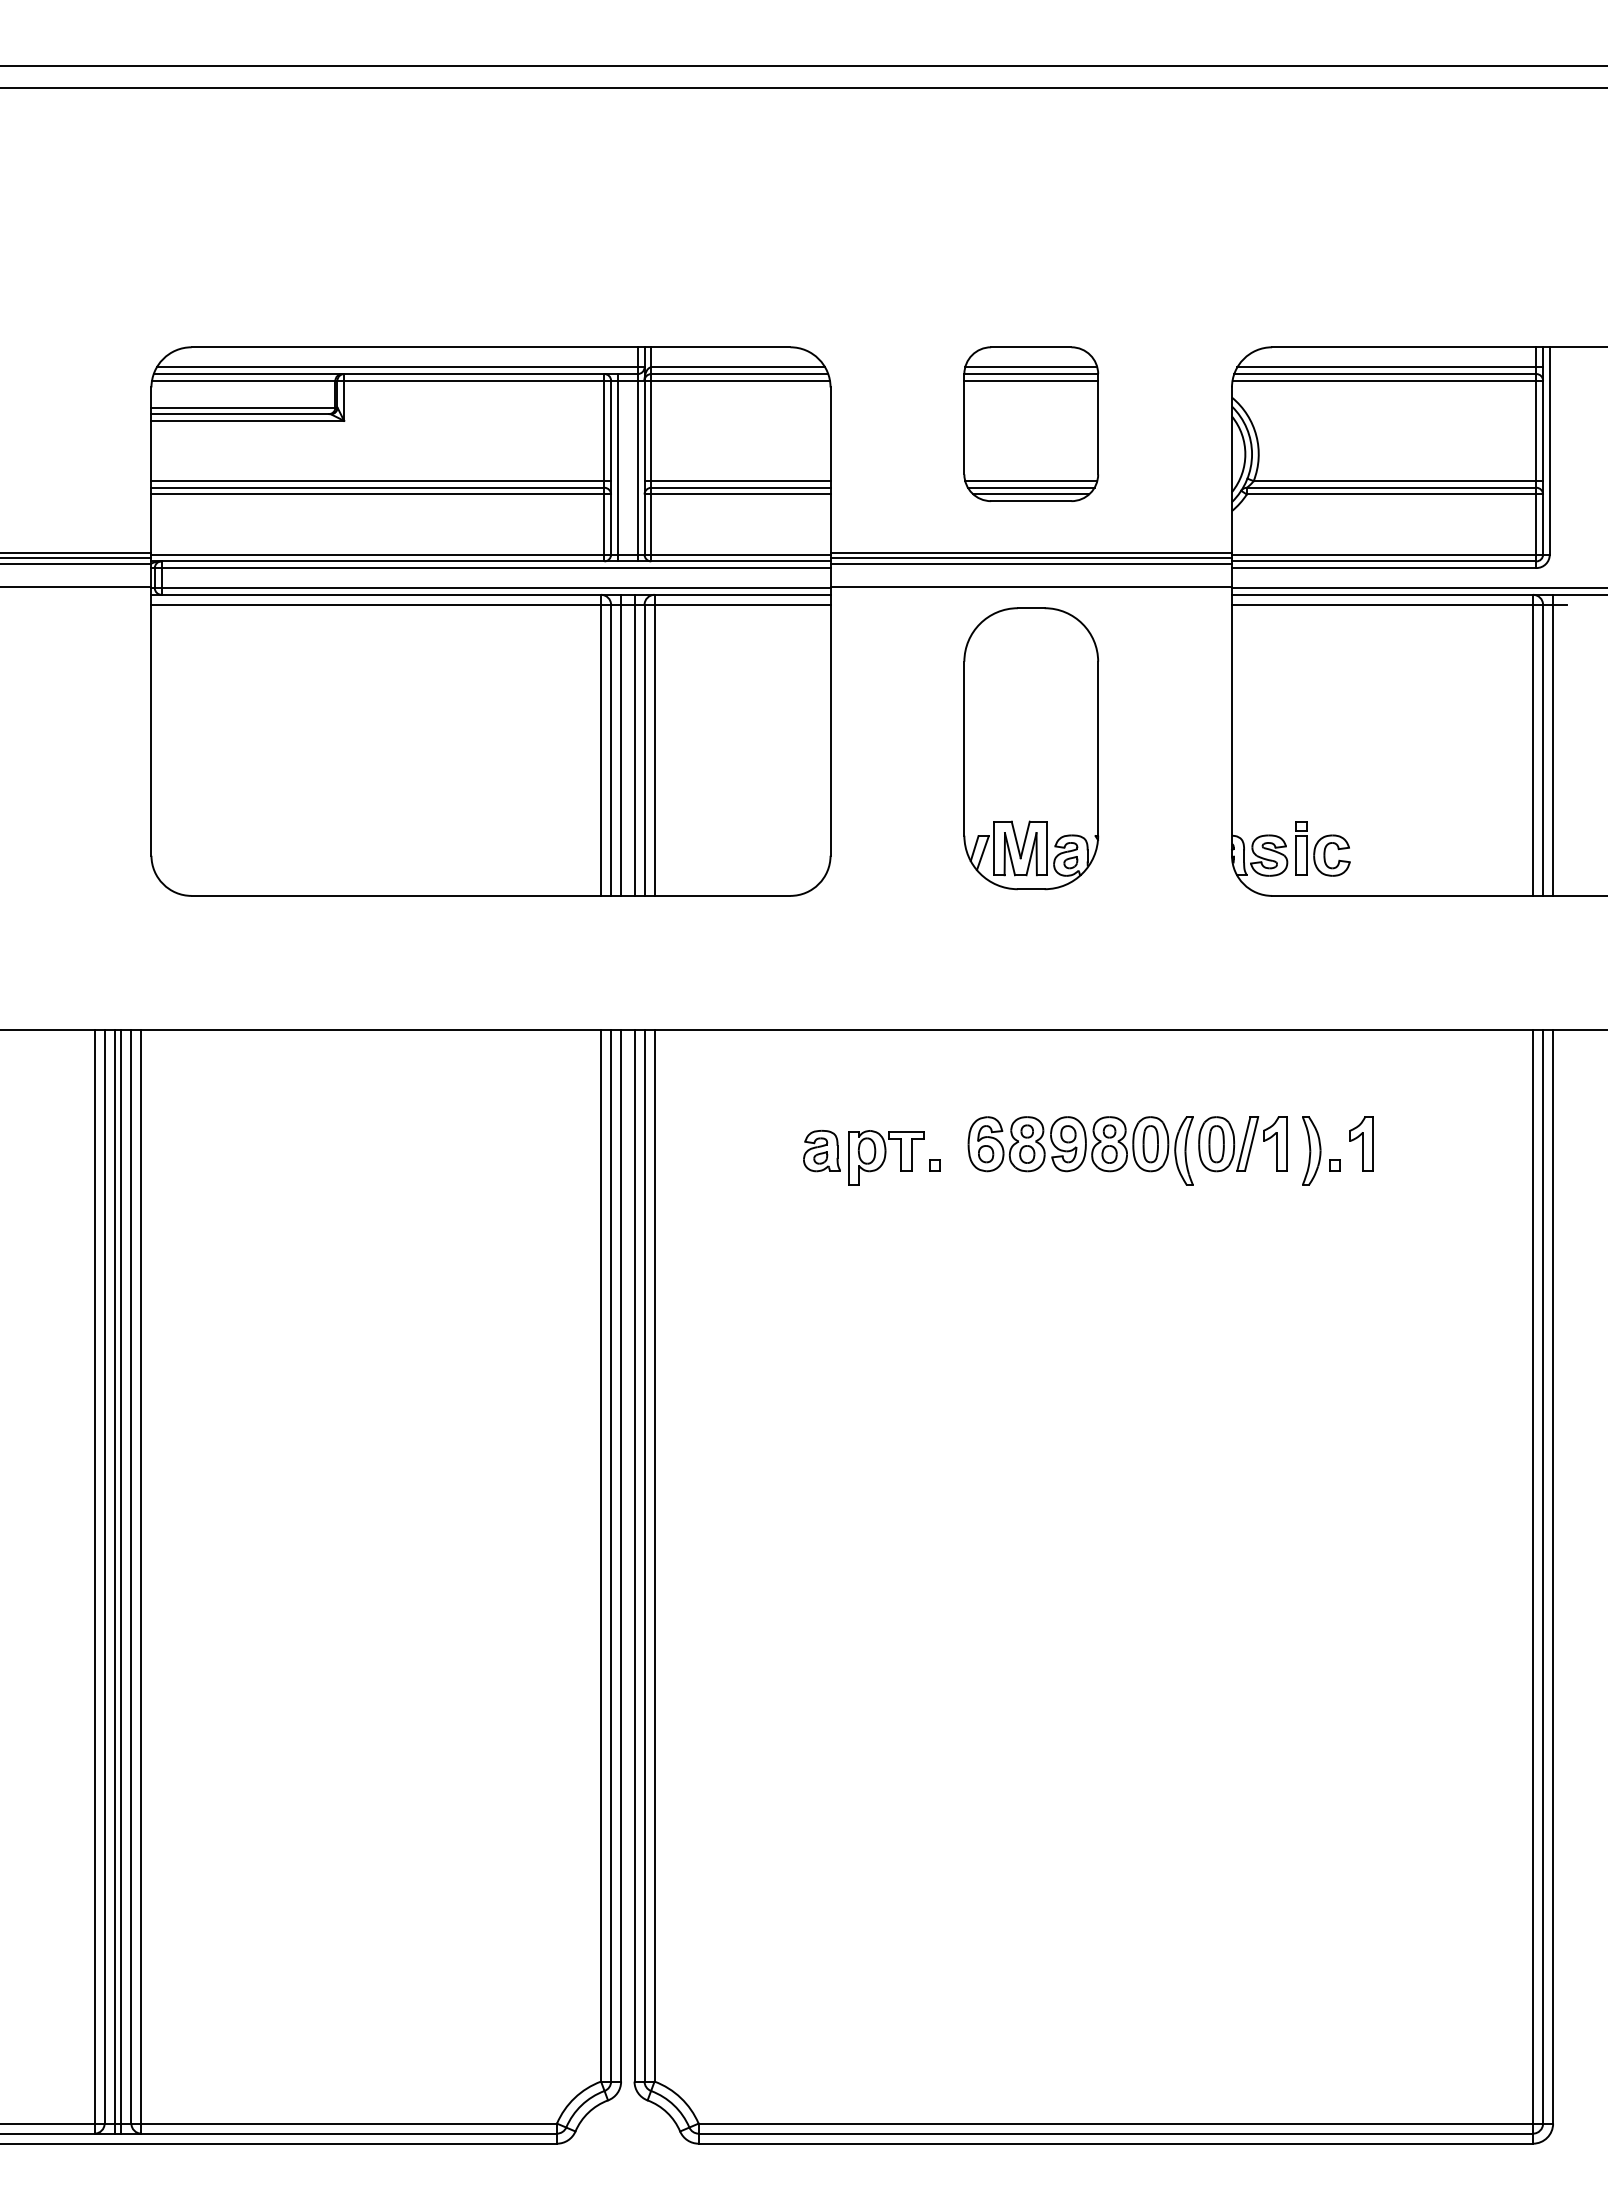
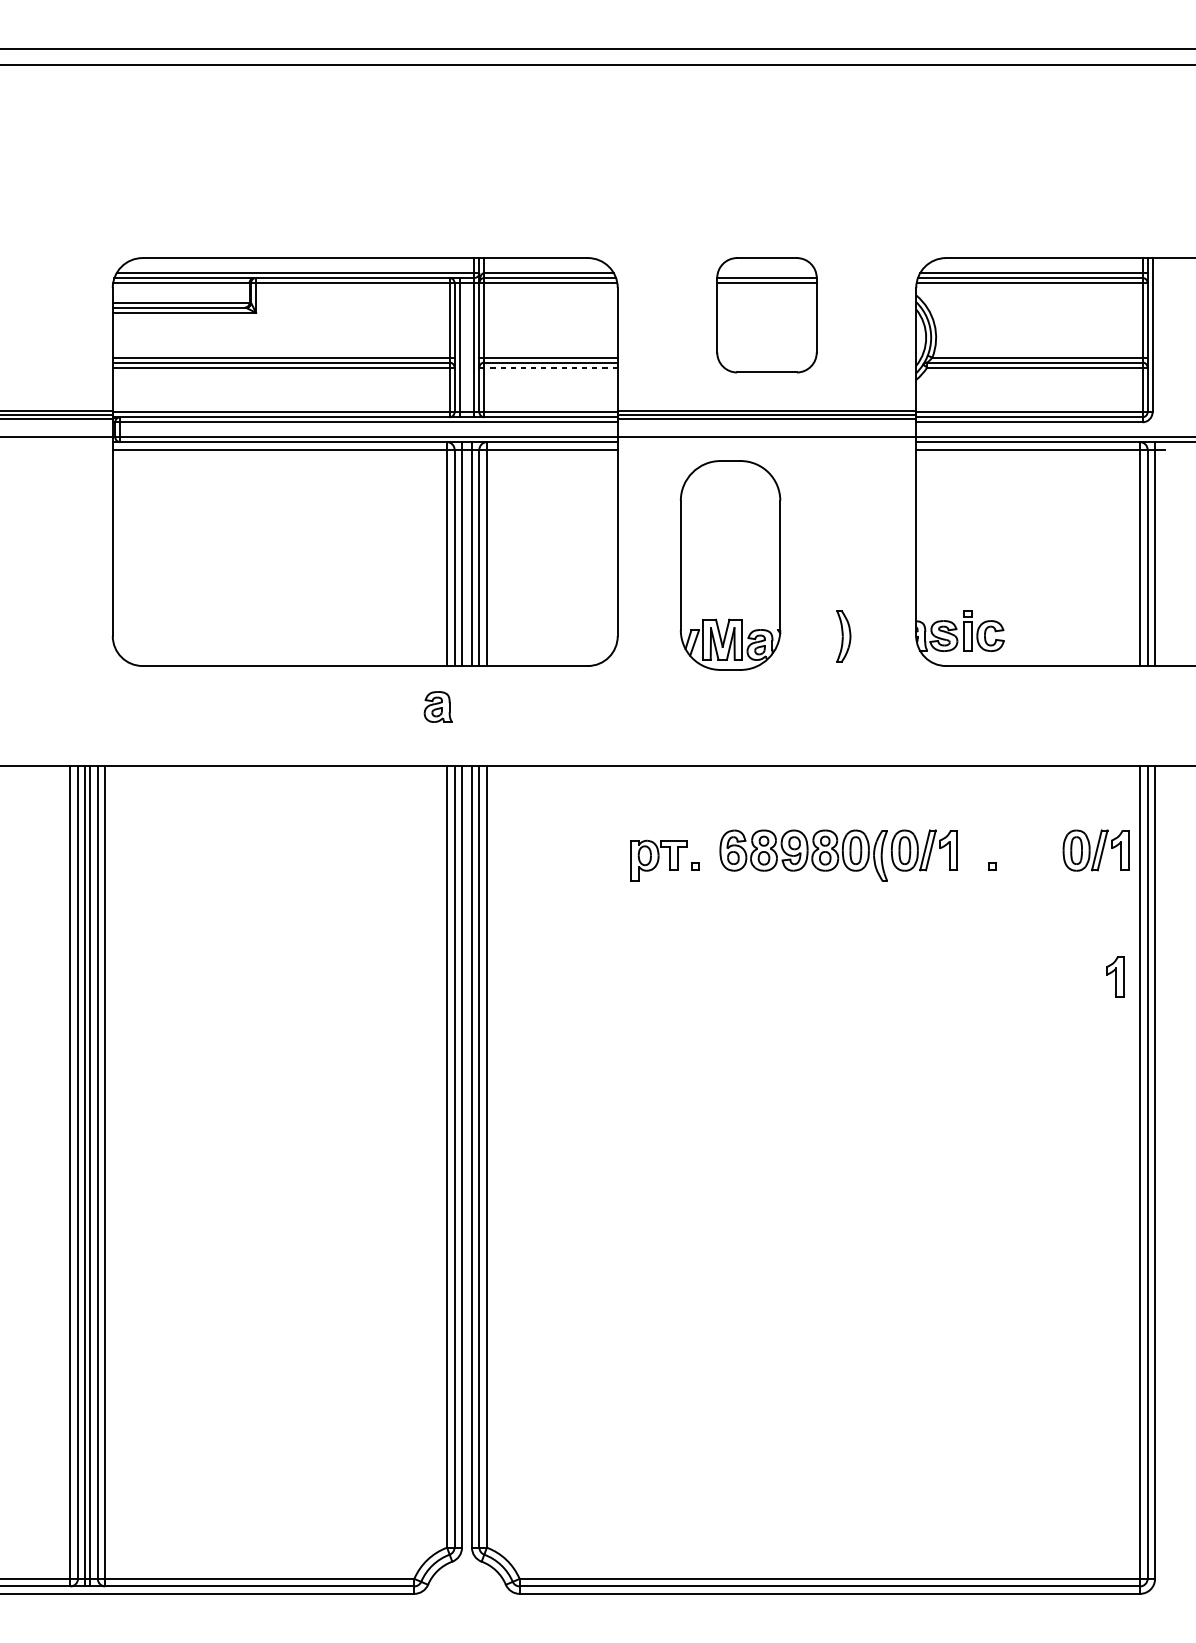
line: (1031, 367) -> (767, 273), removed
line: (1031, 481) -> (767, 357), removed
line: (1030, 487) -> (766, 362), removed
line: (740, 494) -> (550, 367), solid -> dashed
line: (1031, 494) -> (767, 367), removed
part: (1031, 748) -> (730, 565), moved
part: (1361, 1143) -> (1115, 976), moved
part: (1473, 1144) -> (1095, 850), added
part: (1311, 1150) -> (843, 635), moved
part: (821, 1151) -> (437, 707), moved

